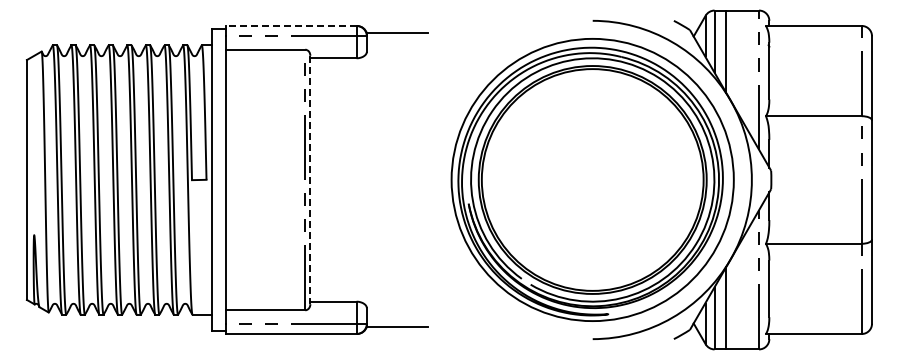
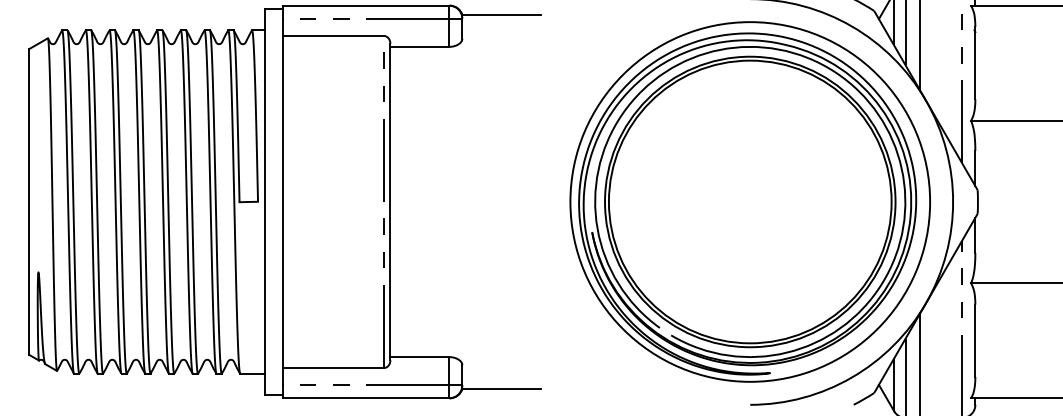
line: (290, 25) -> (365, 5), dashed -> solid
line: (310, 180) -> (390, 202), dashed -> solid

